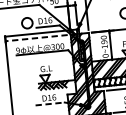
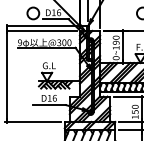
line: (36, 37) -> (41, 30), dashed -> solid
line: (50, 104) -> (50, 105), dashed -> solid

